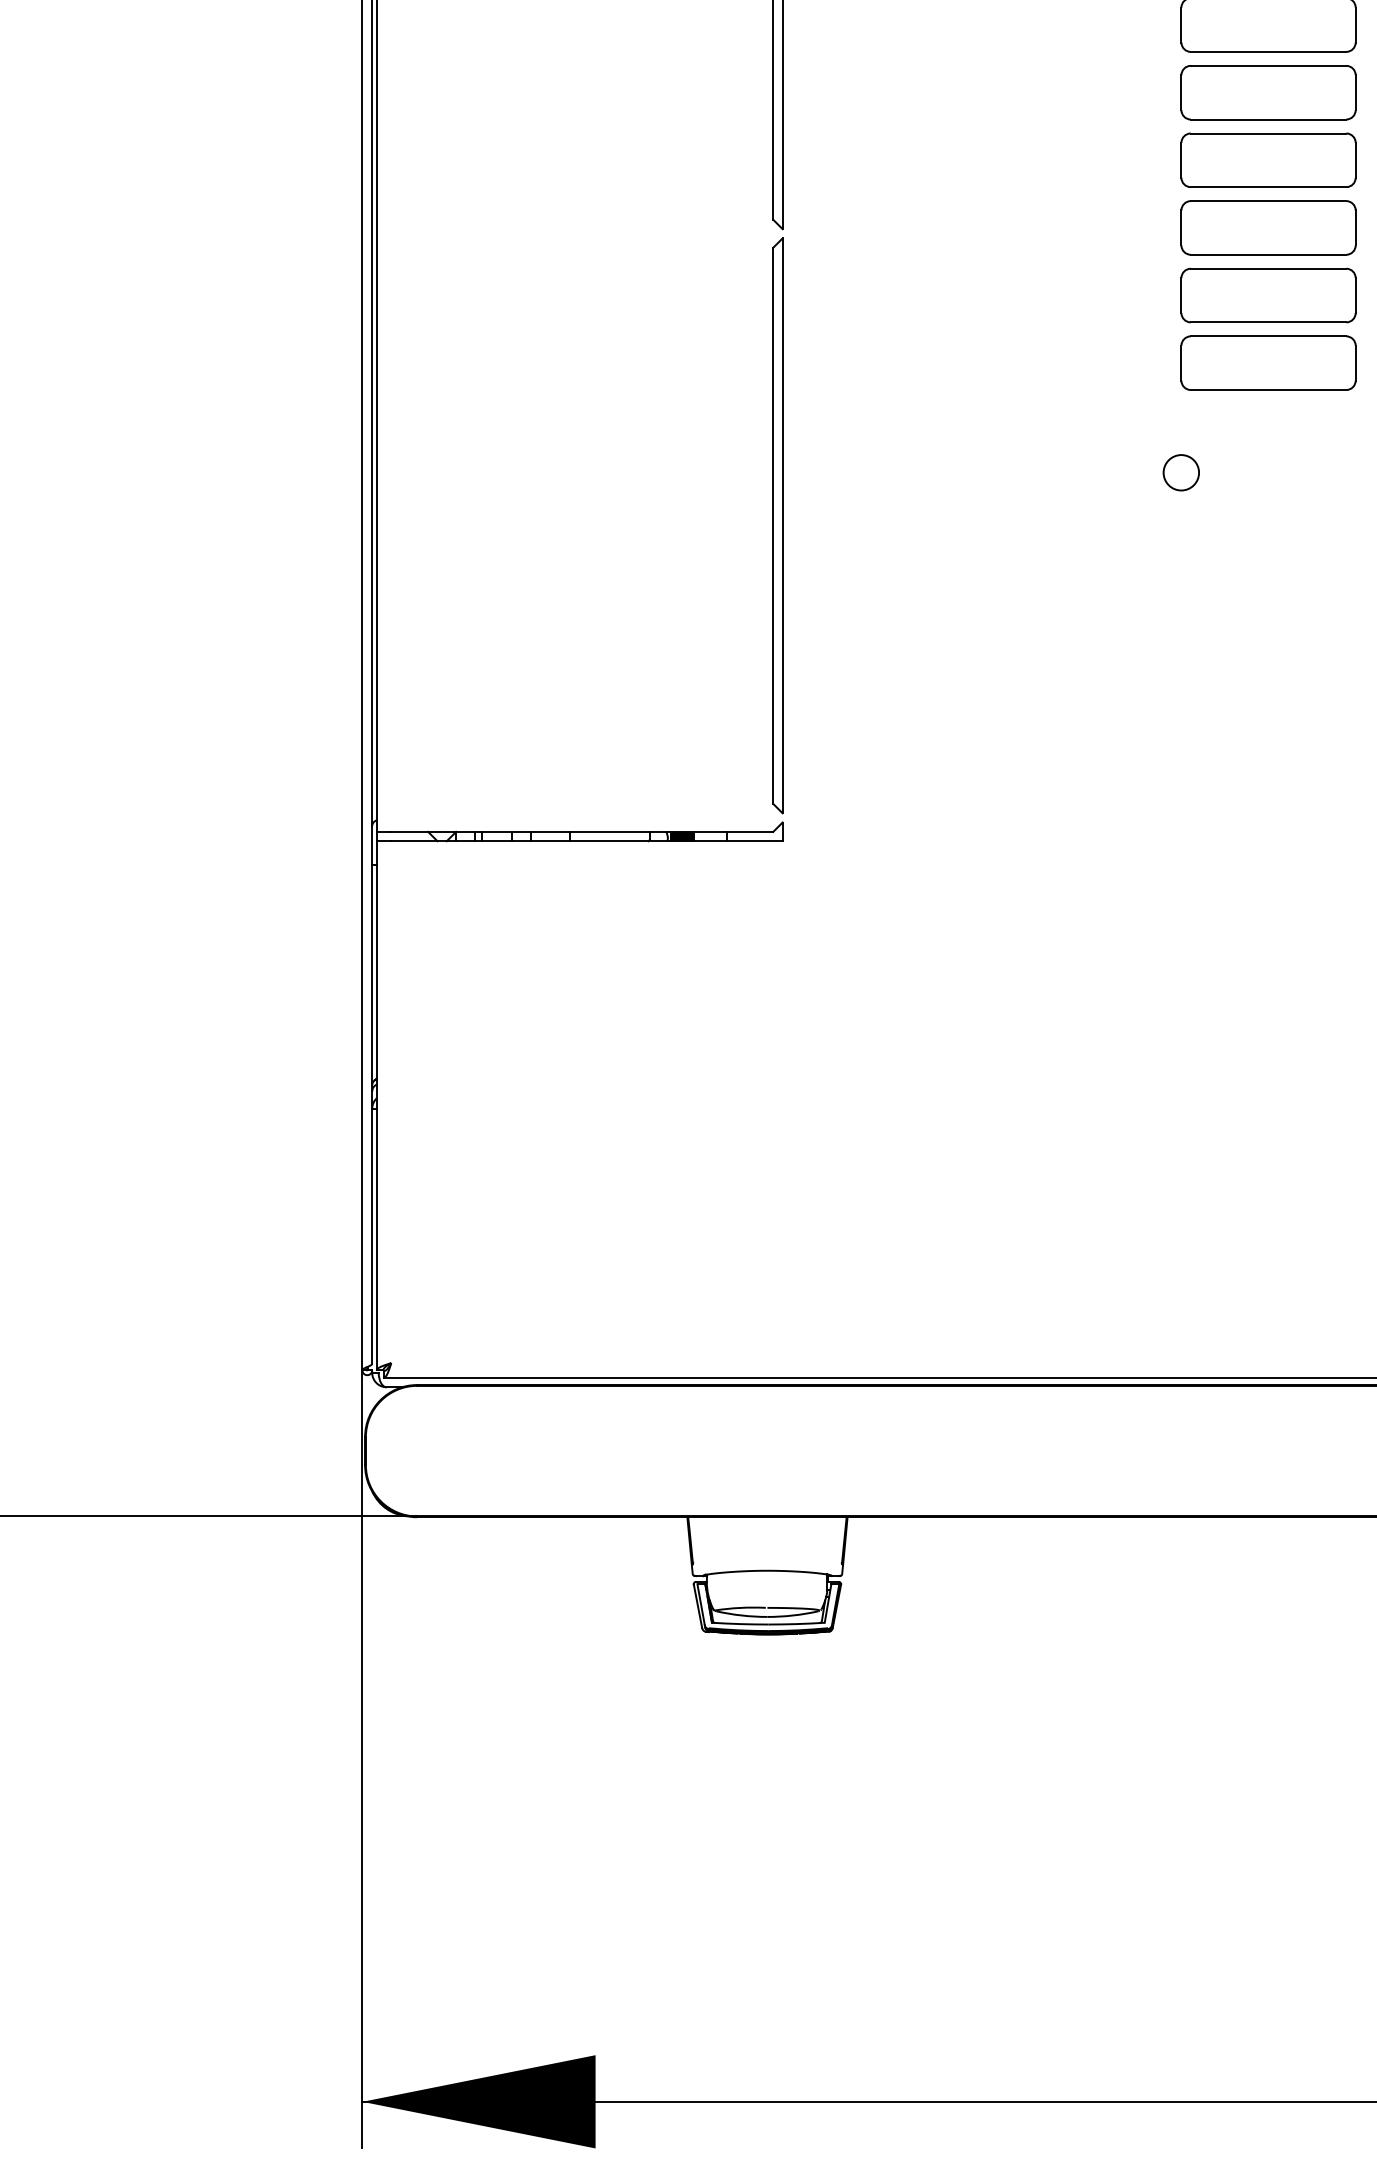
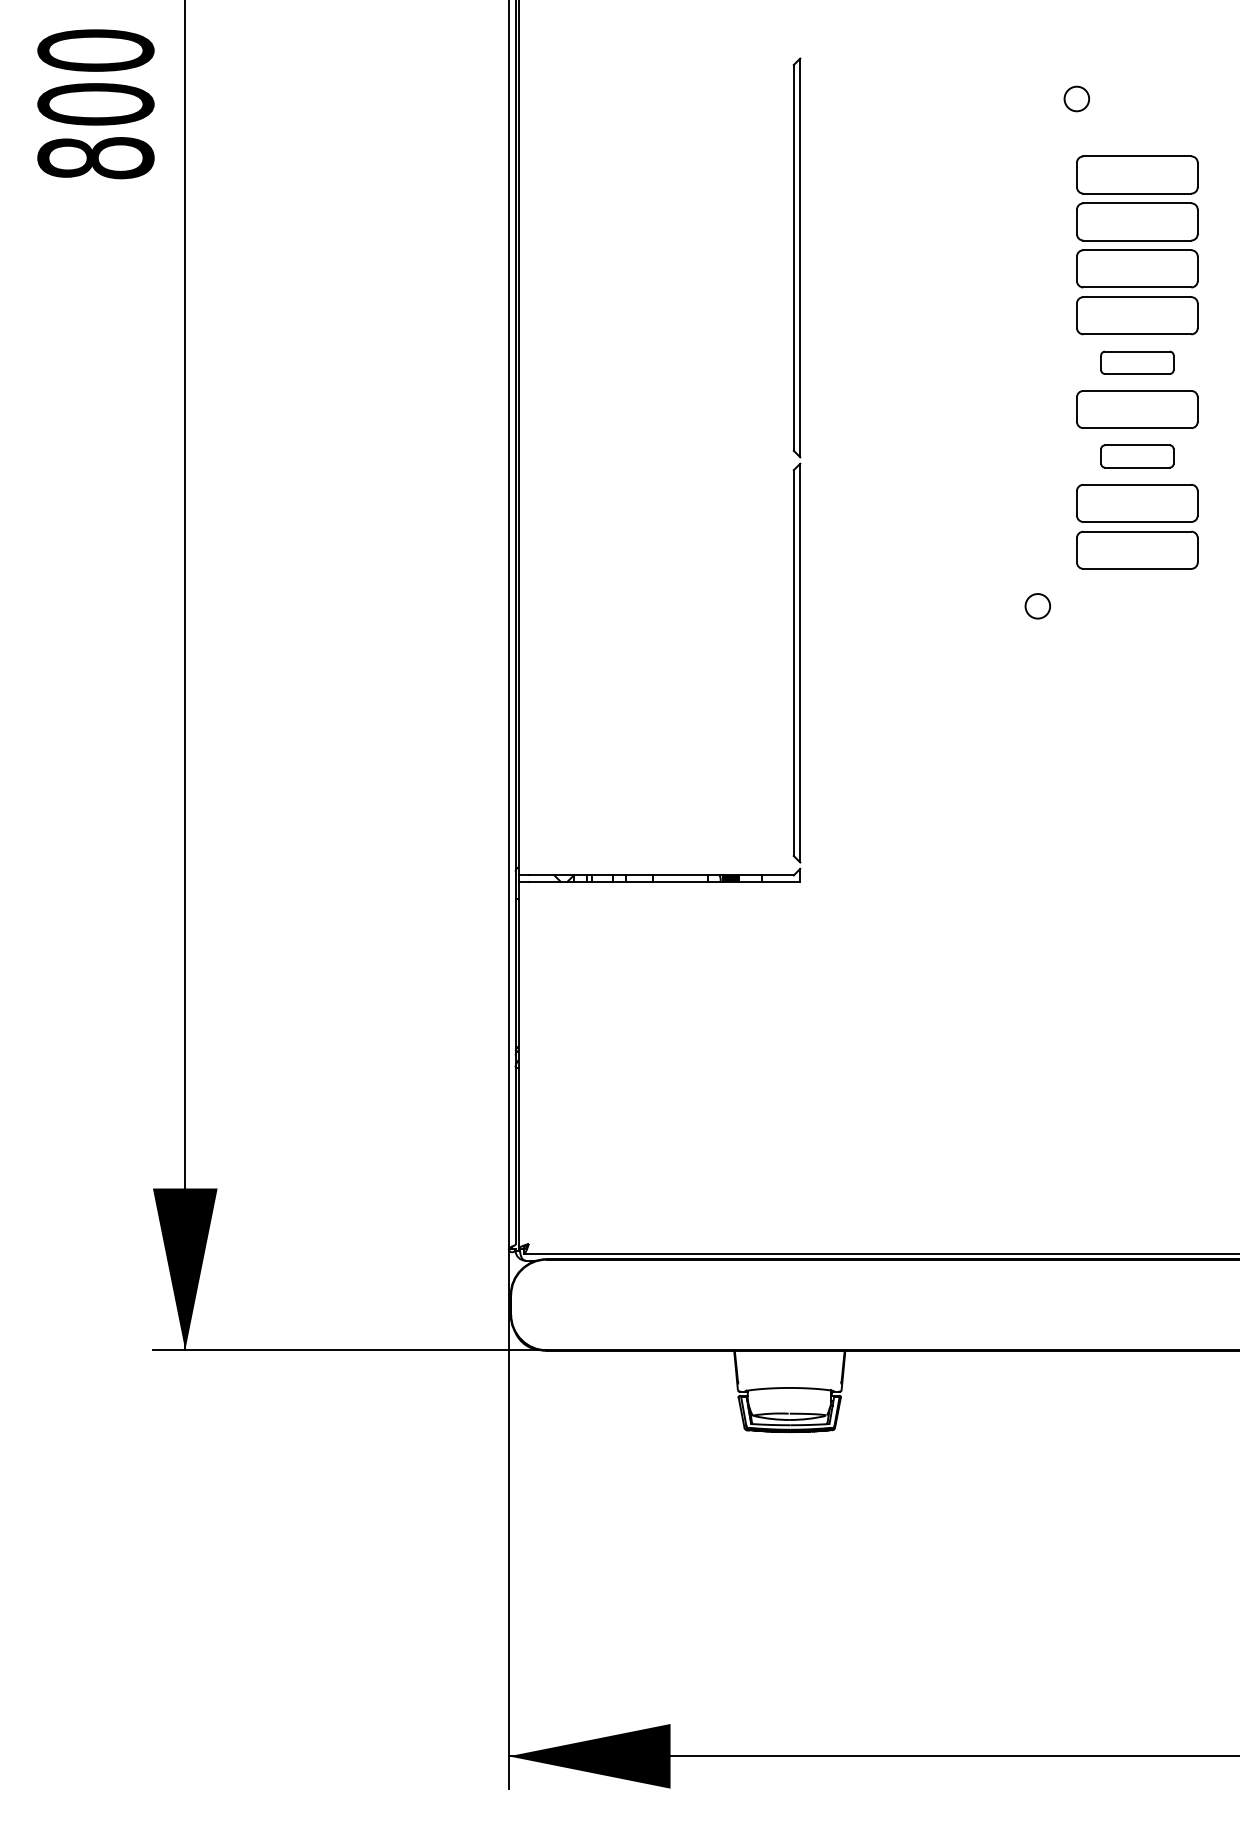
part: (1268, 92) -> (1137, 362), size x0.6
part: (1268, 227) -> (1137, 456), size x0.6
circle: (1180, 473) -> (1037, 606), moved

